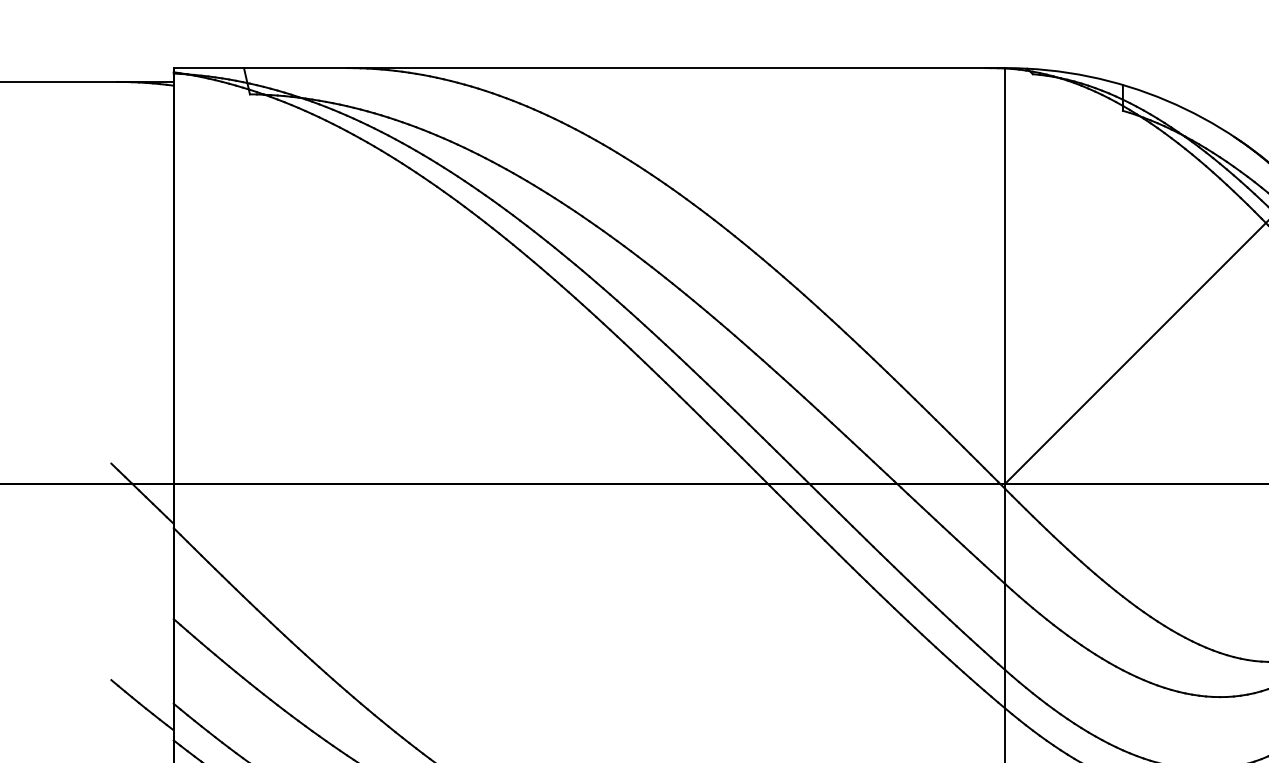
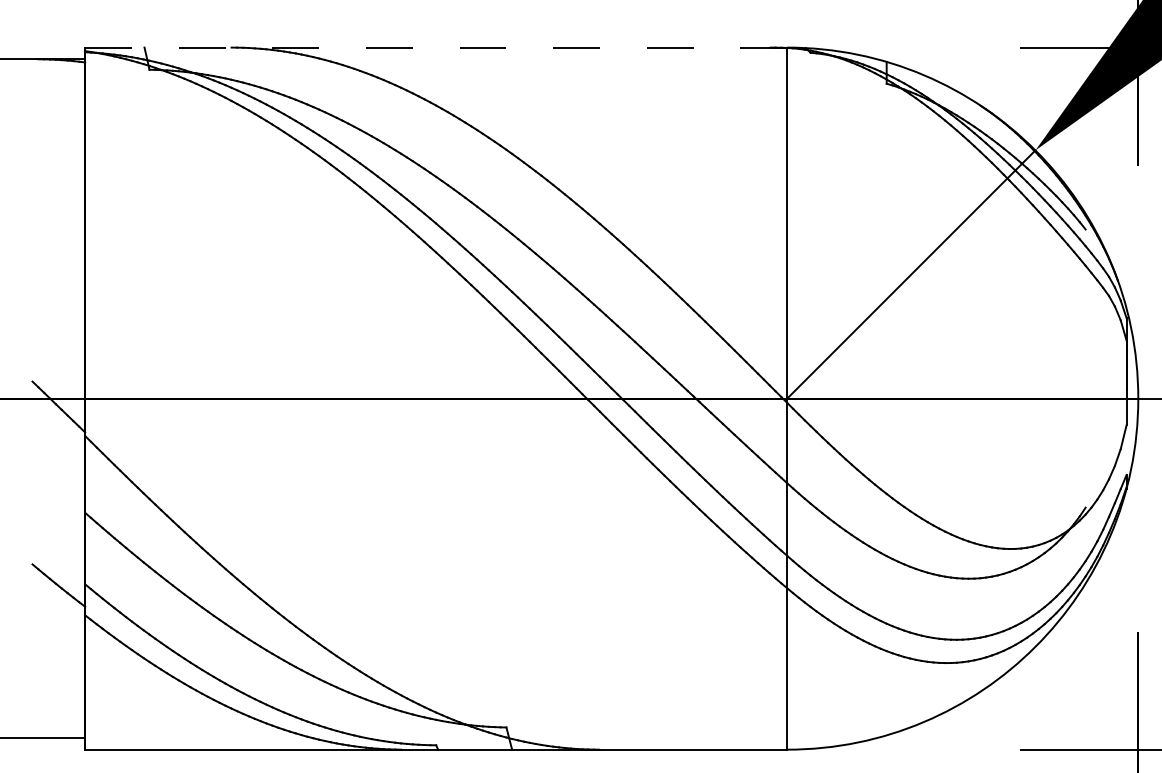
line: (588, 67) -> (435, 47), solid -> dashed

